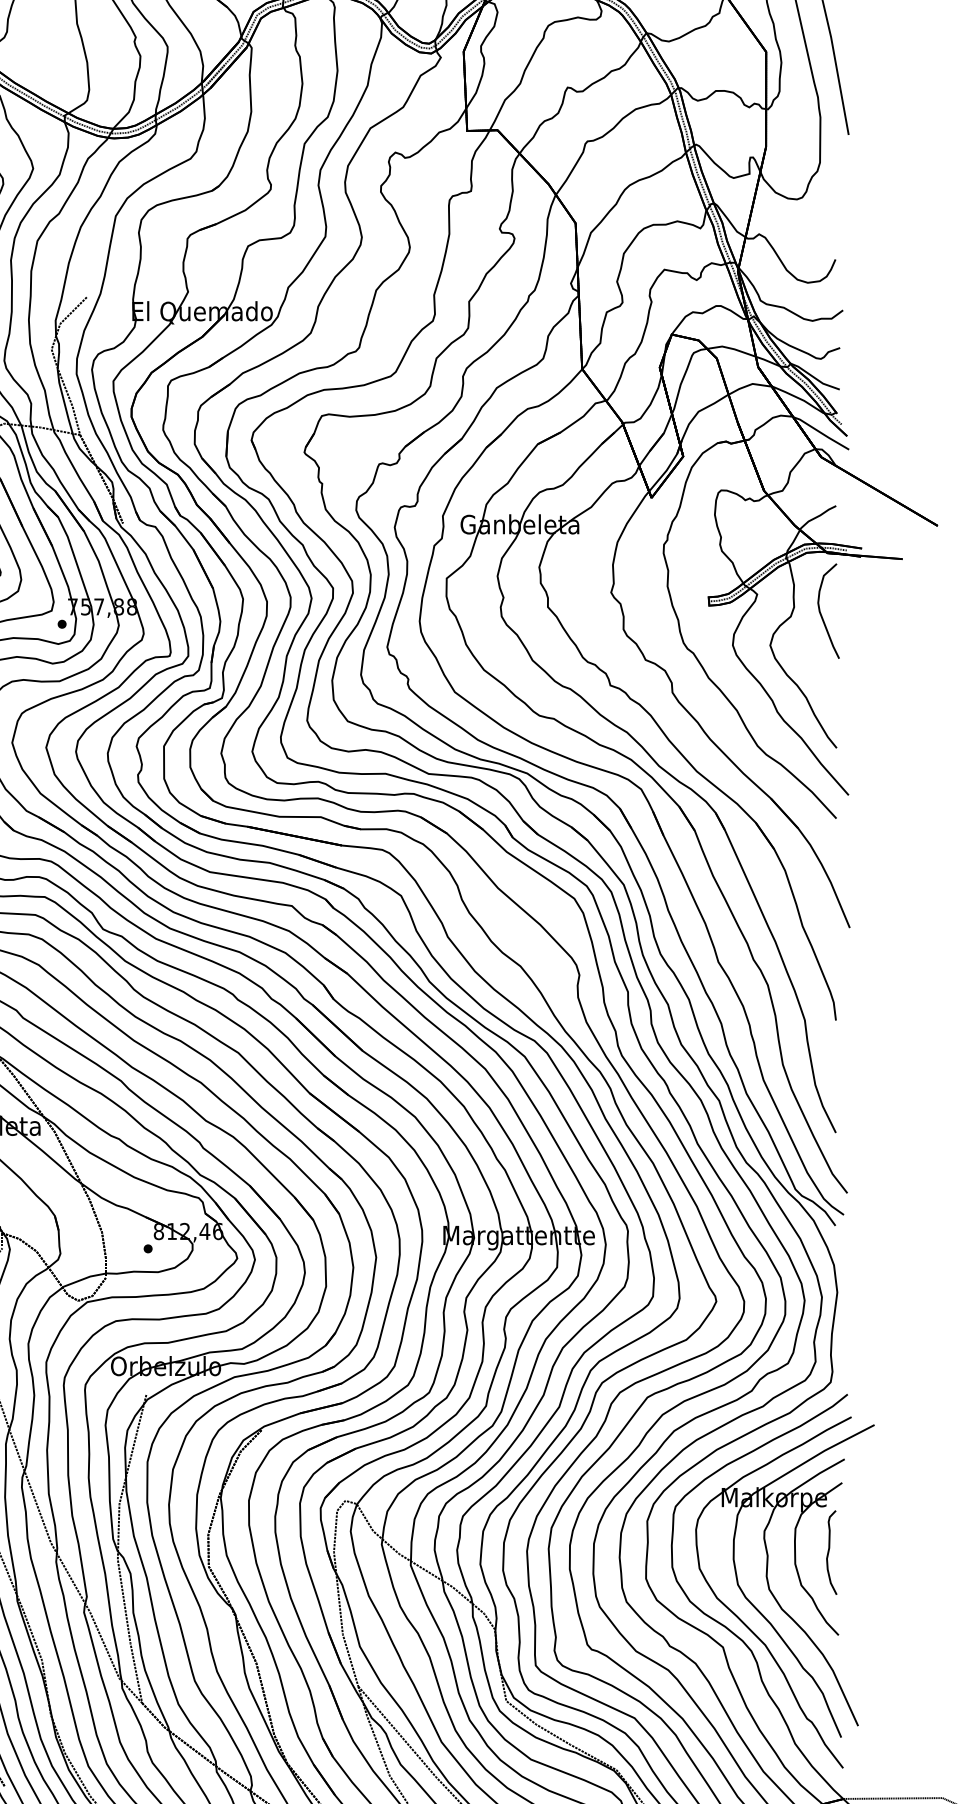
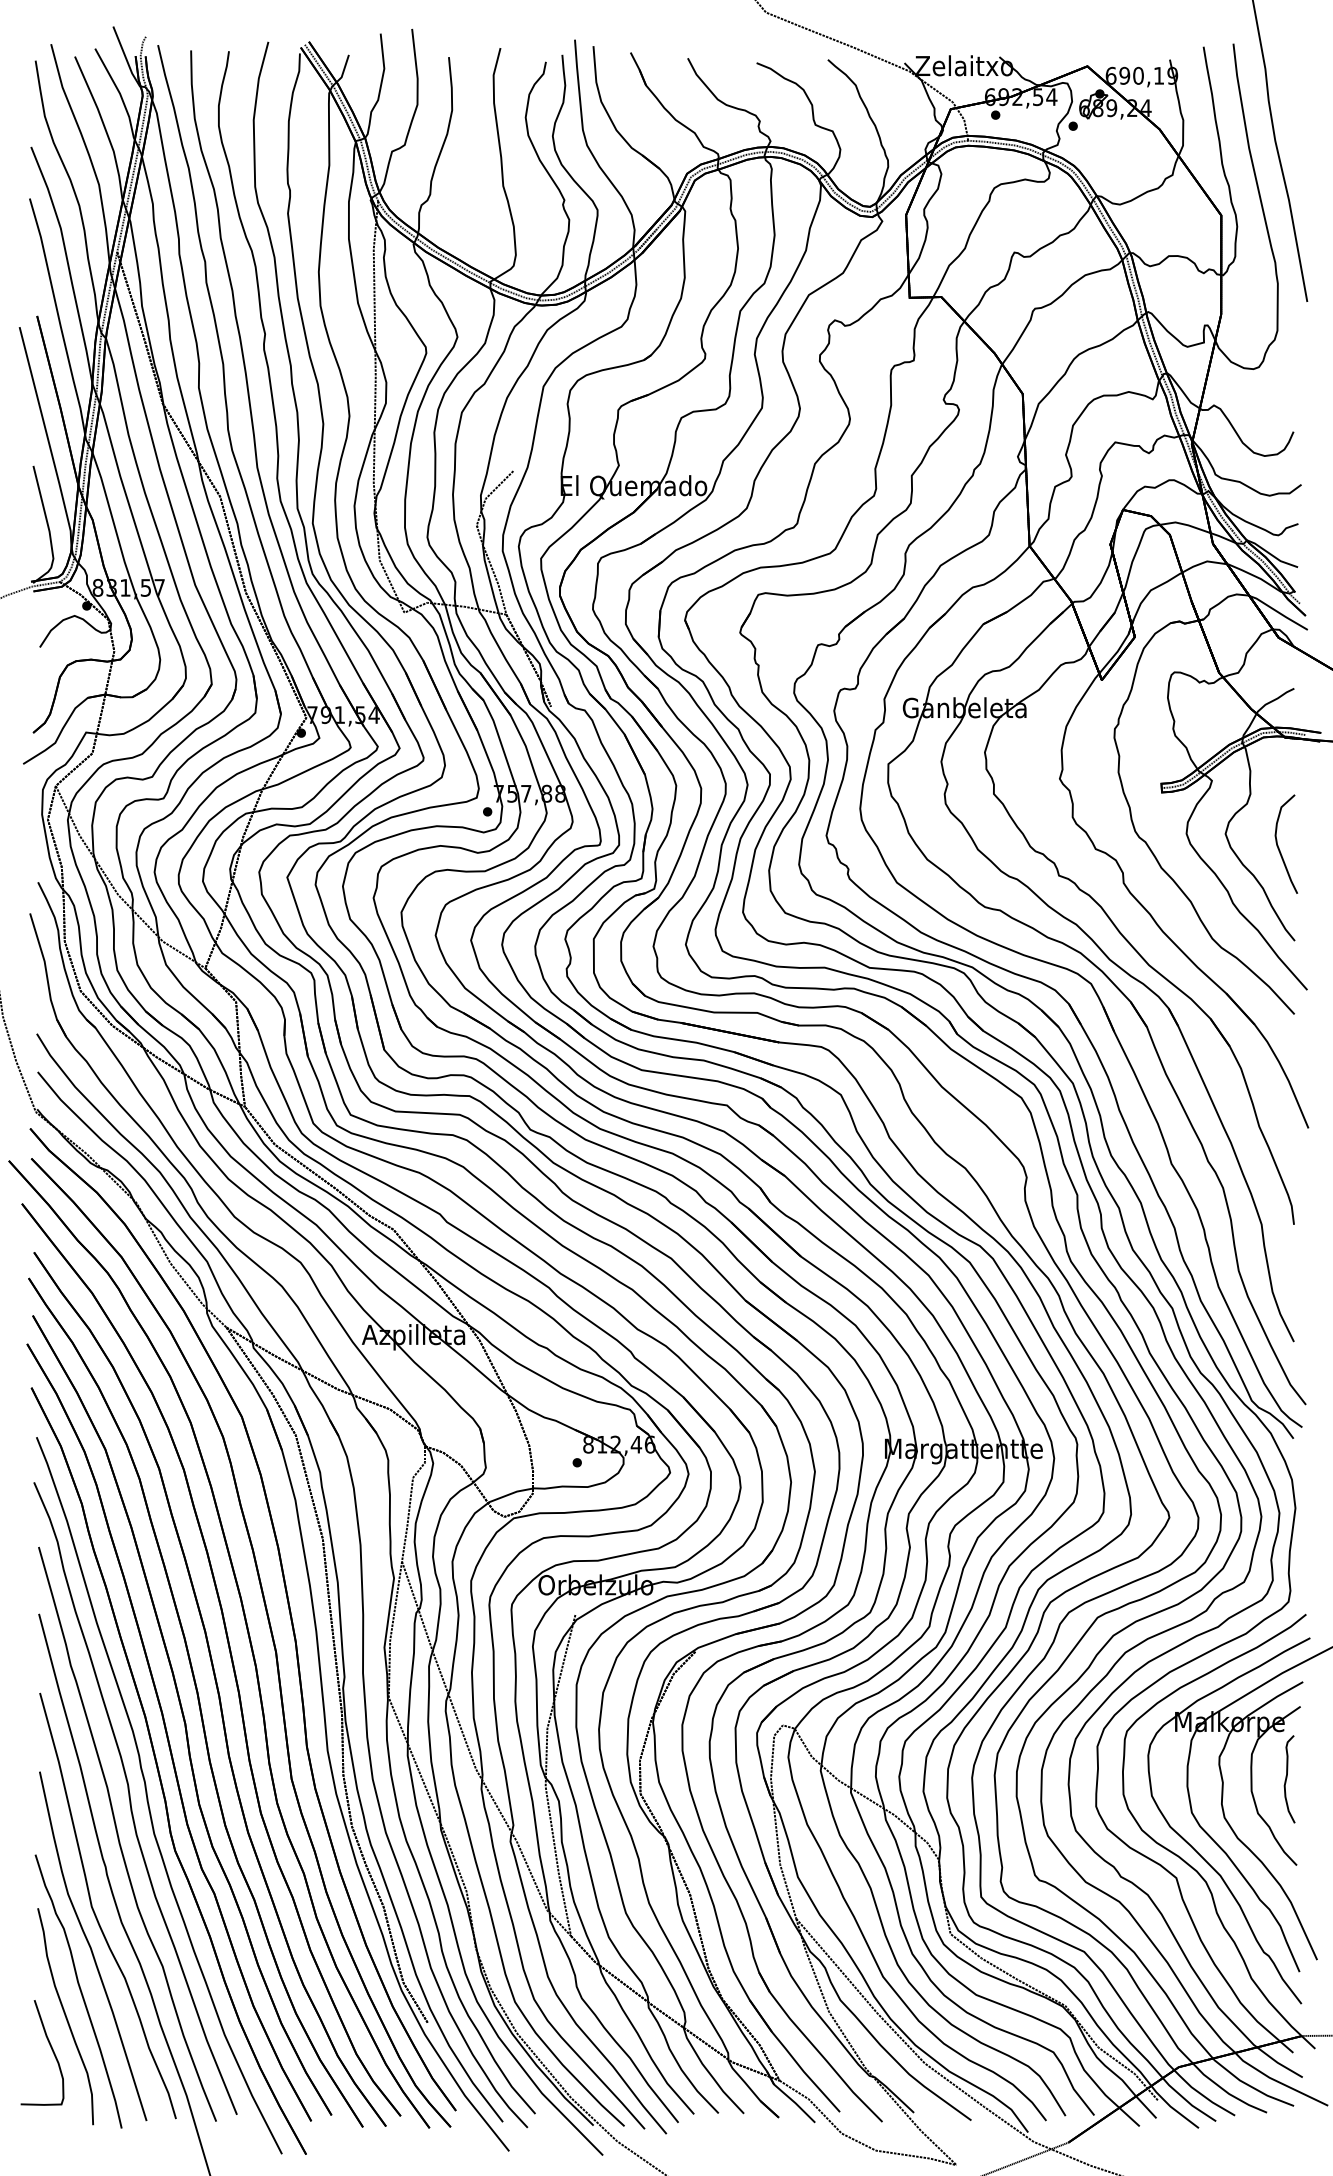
part: (822, 614) -> (1279, 847), moved

